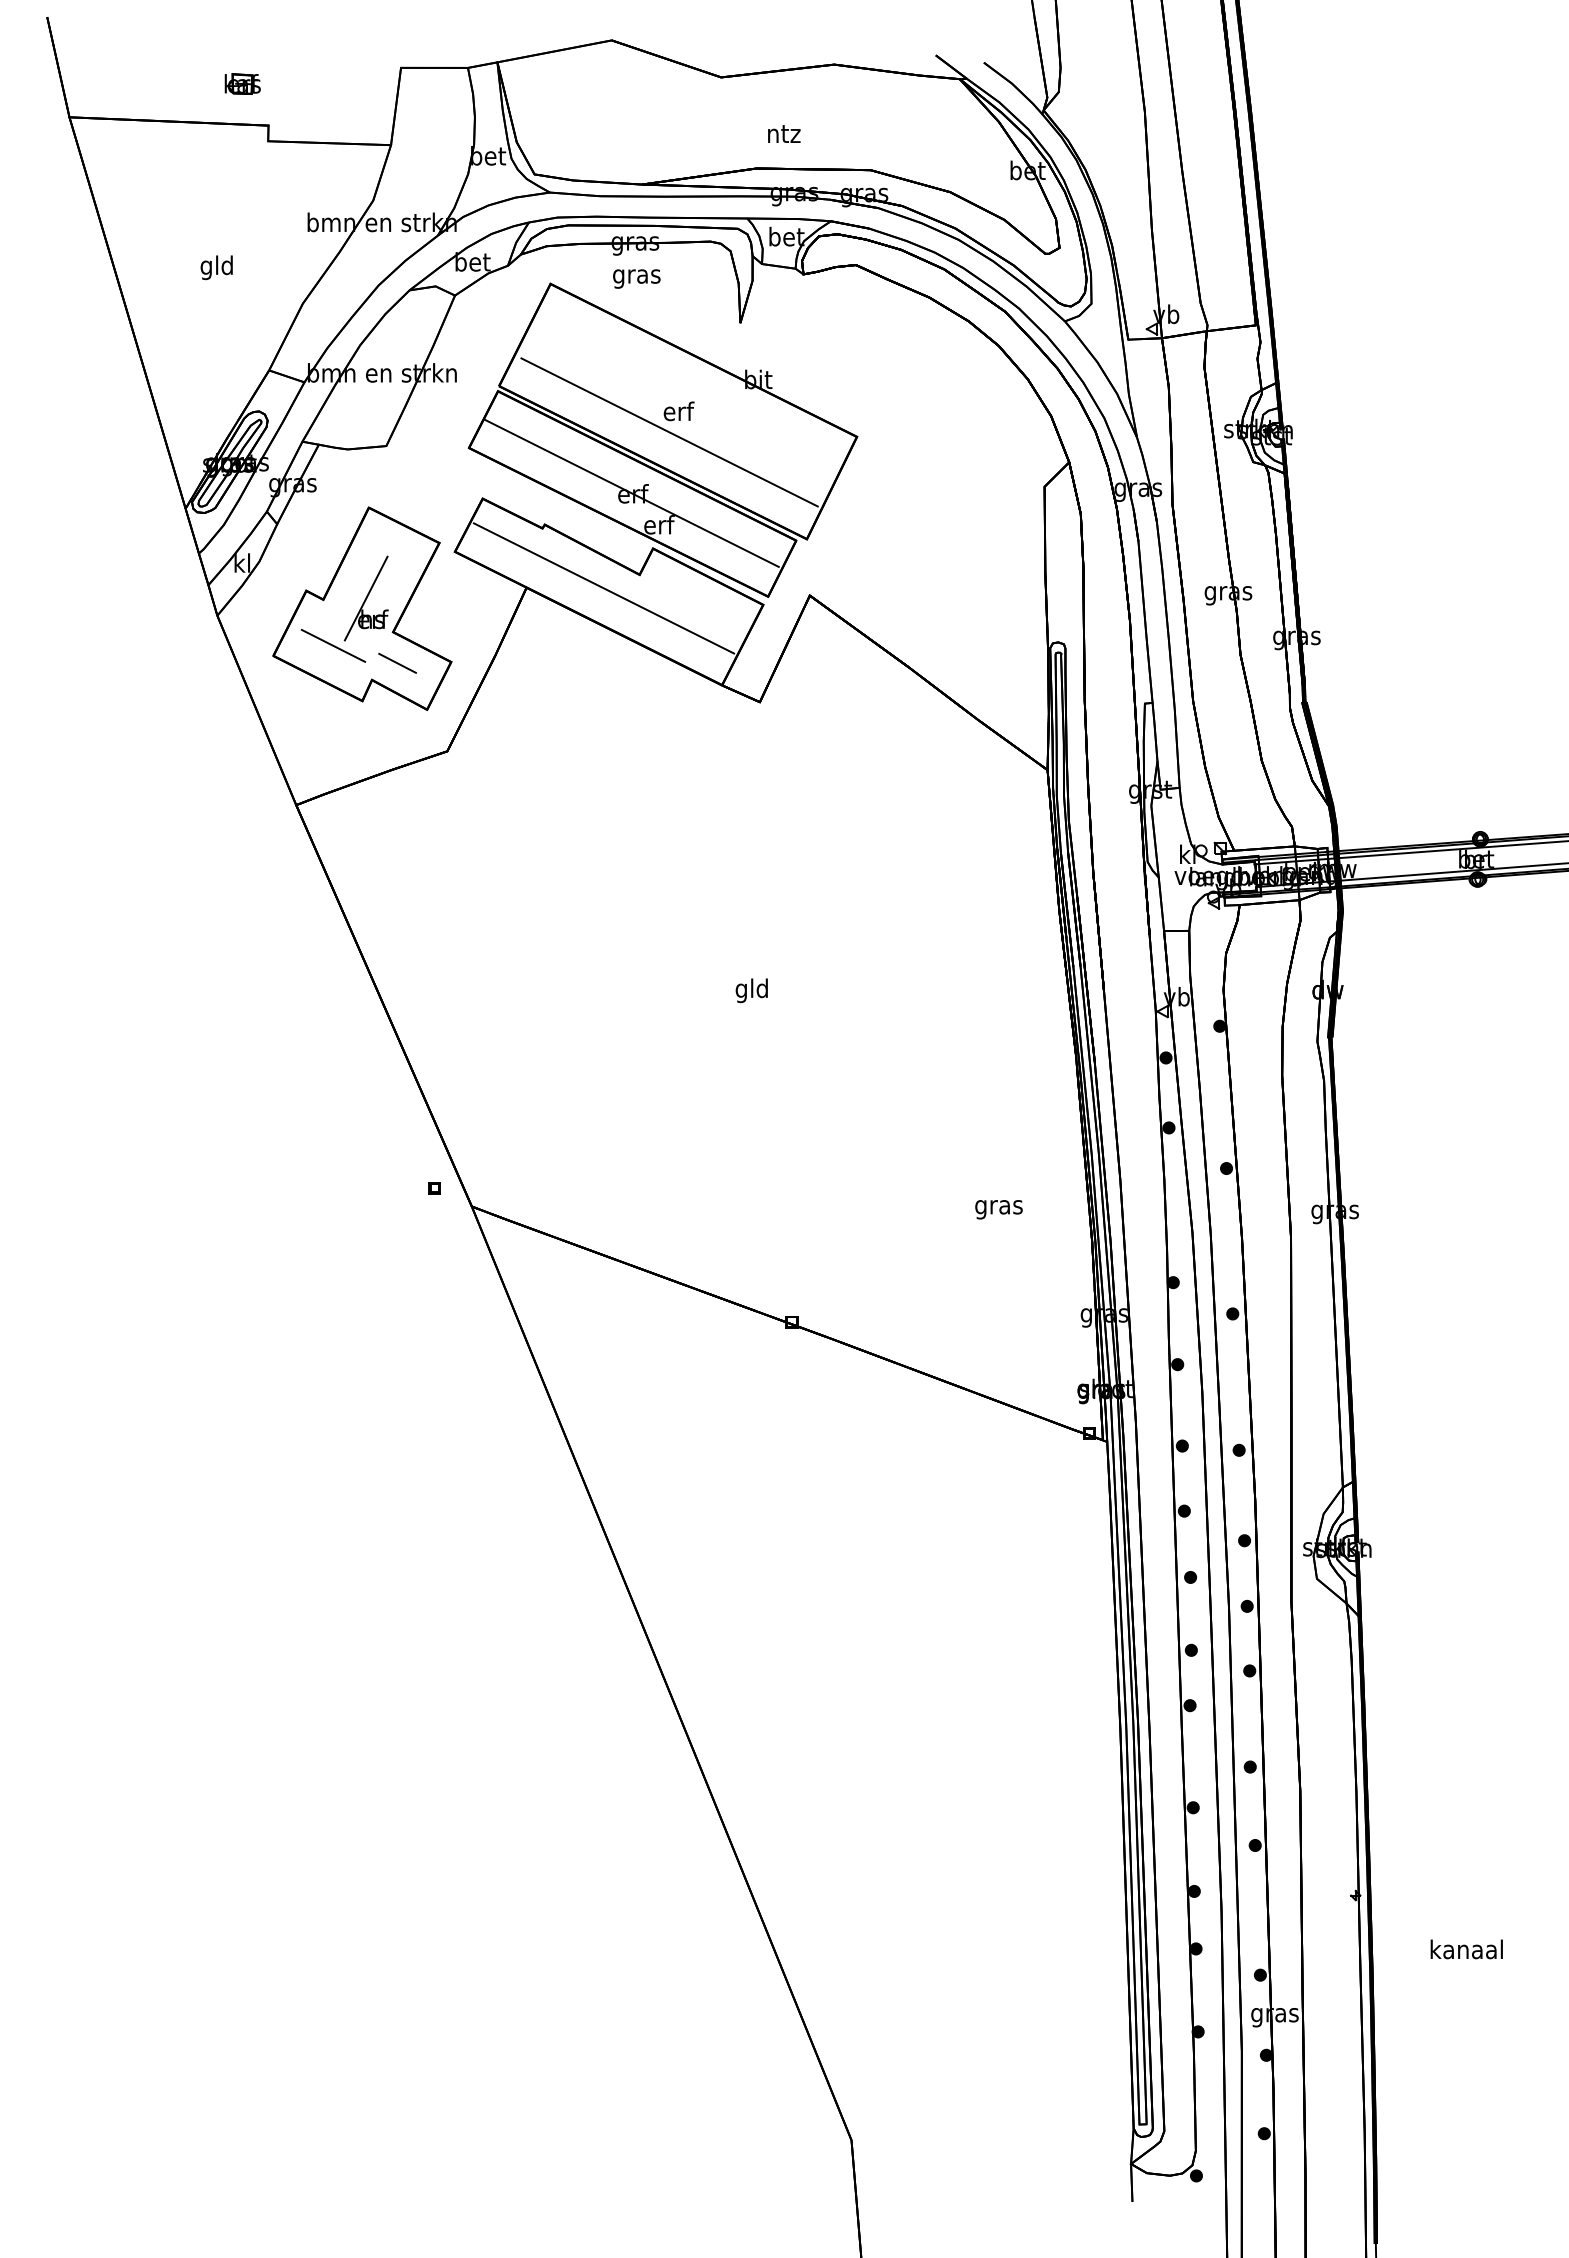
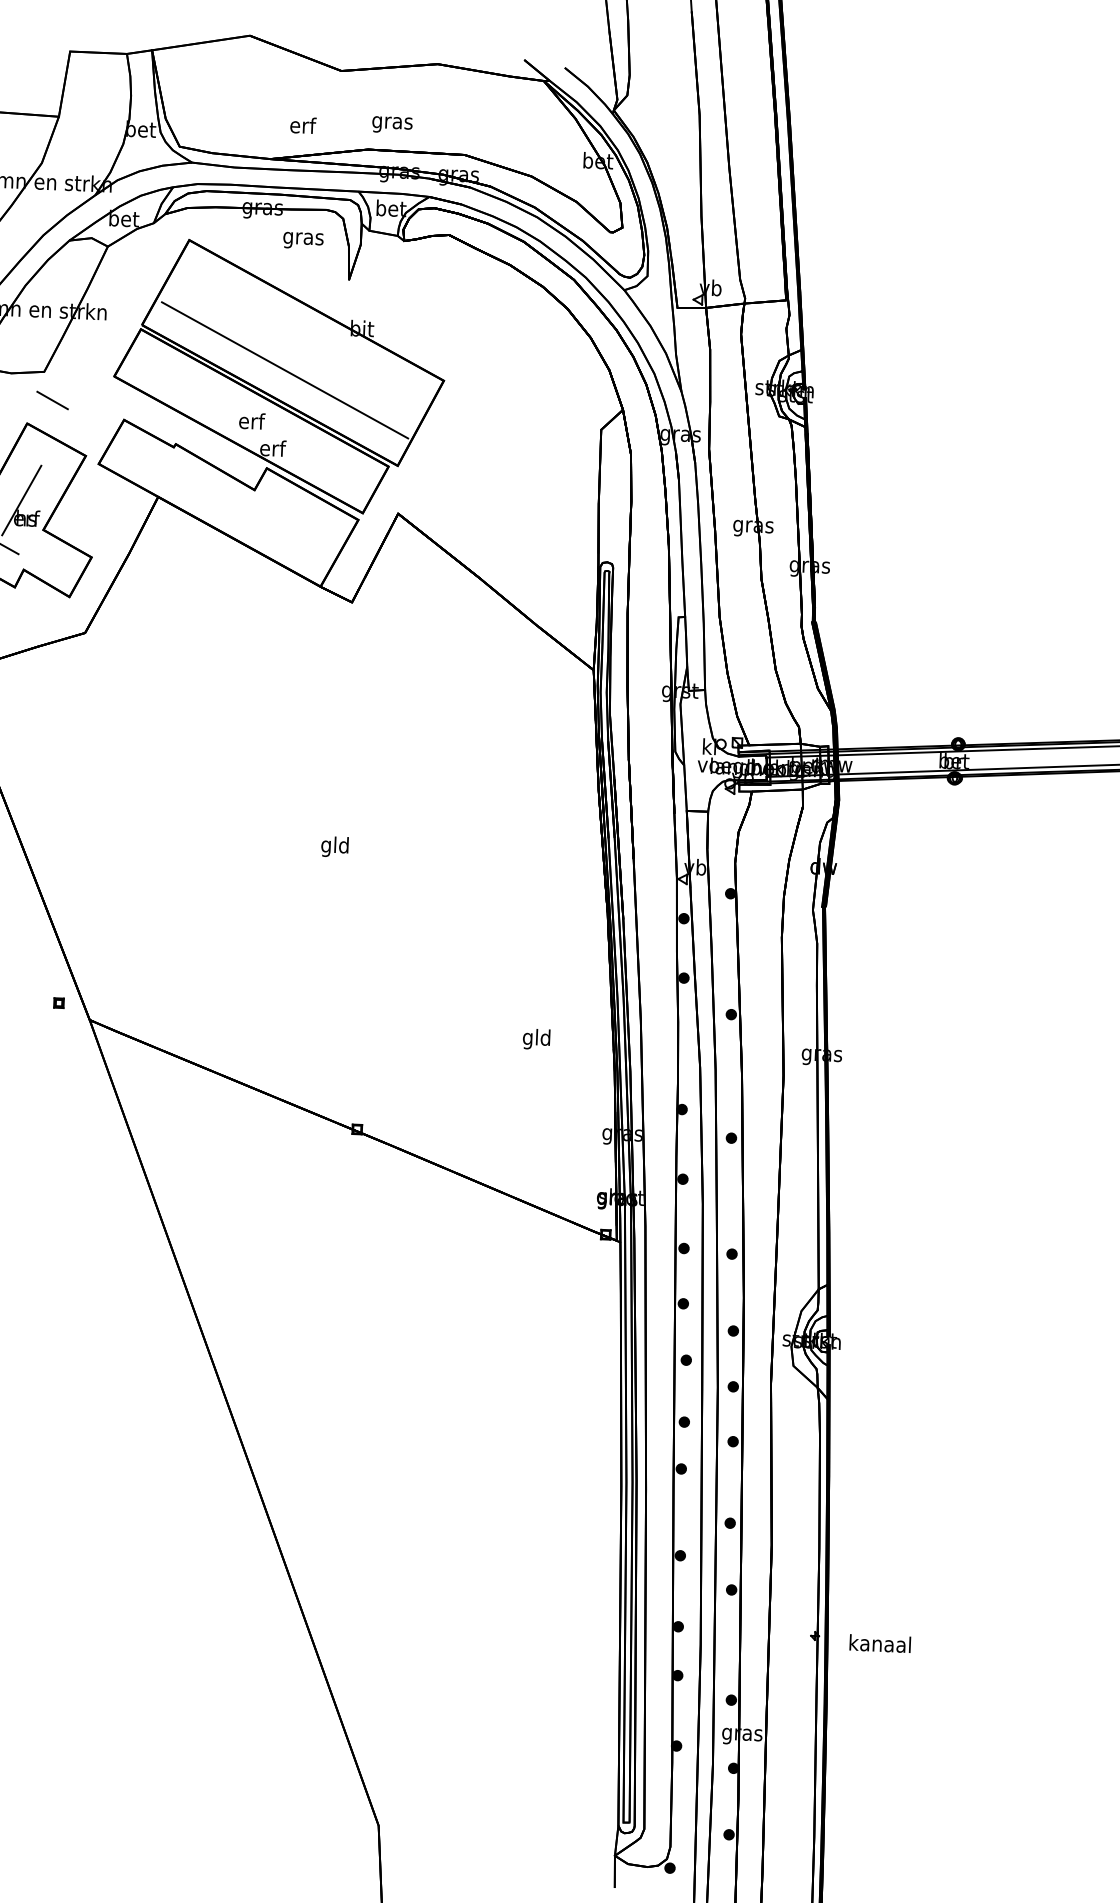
text: (783, 136) -> (392, 123), ntz -> gras
text: (636, 278) -> (303, 240), moved
text: (678, 411) -> (302, 125), moved
line: (631, 492) -> (250, 419), removed
line: (603, 588) -> (223, 500), removed
line: (397, 663) -> (52, 400), moved
text: (998, 1207) -> (536, 1039), gras -> gld
text: (1466, 1949) -> (880, 1643), moved

